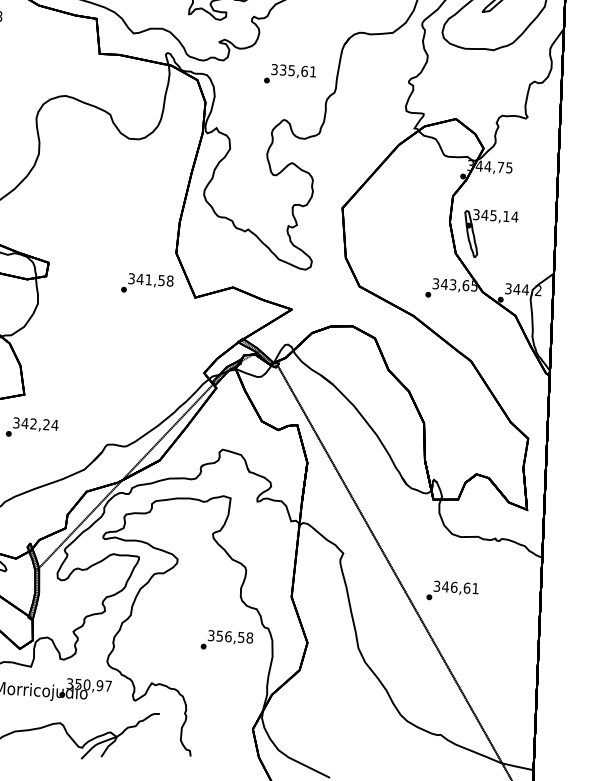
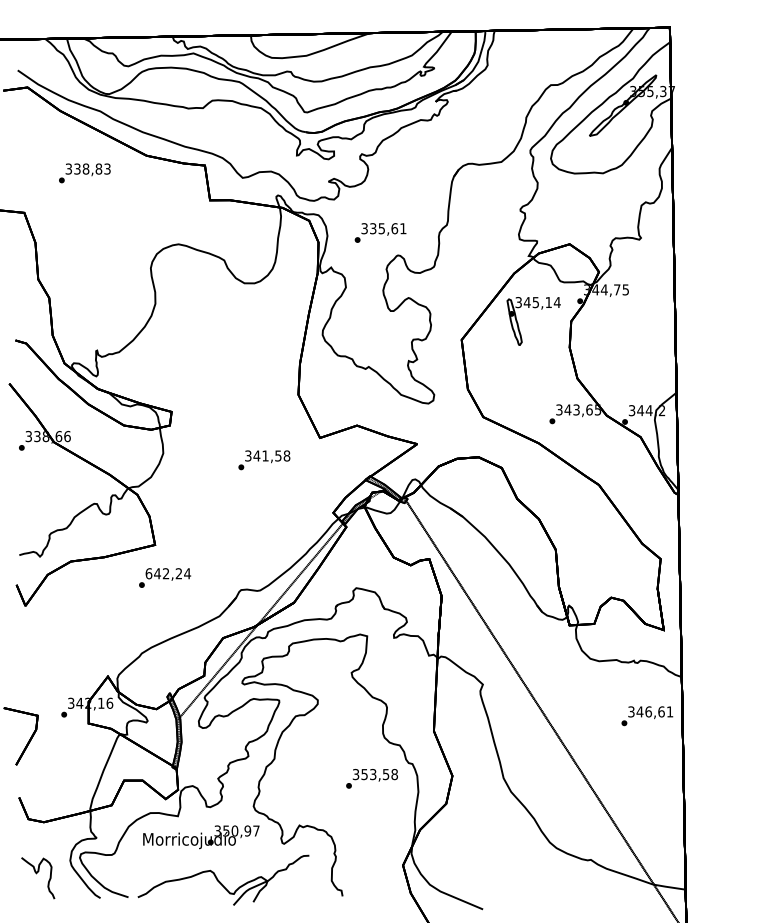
text: (290, 74) -> (380, 232), moved
part: (491, 221) -> (534, 308), moved
text: (147, 284) -> (264, 460), moved
text: (16, 422) -> (148, 573), 342,24 -> 642,24
text: (452, 591) -> (647, 716), moved
text: (228, 636) -> (373, 774), 356,58 -> 353,58

